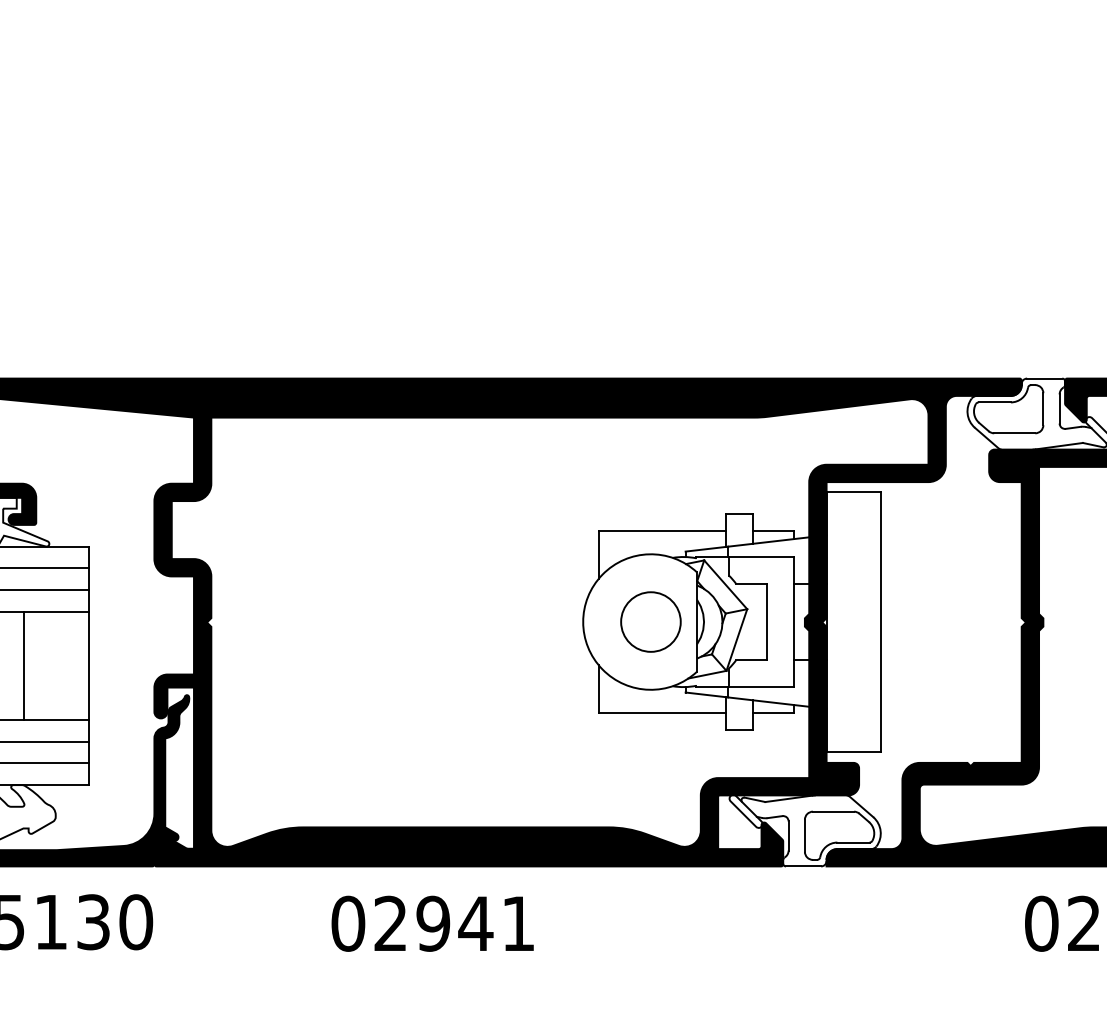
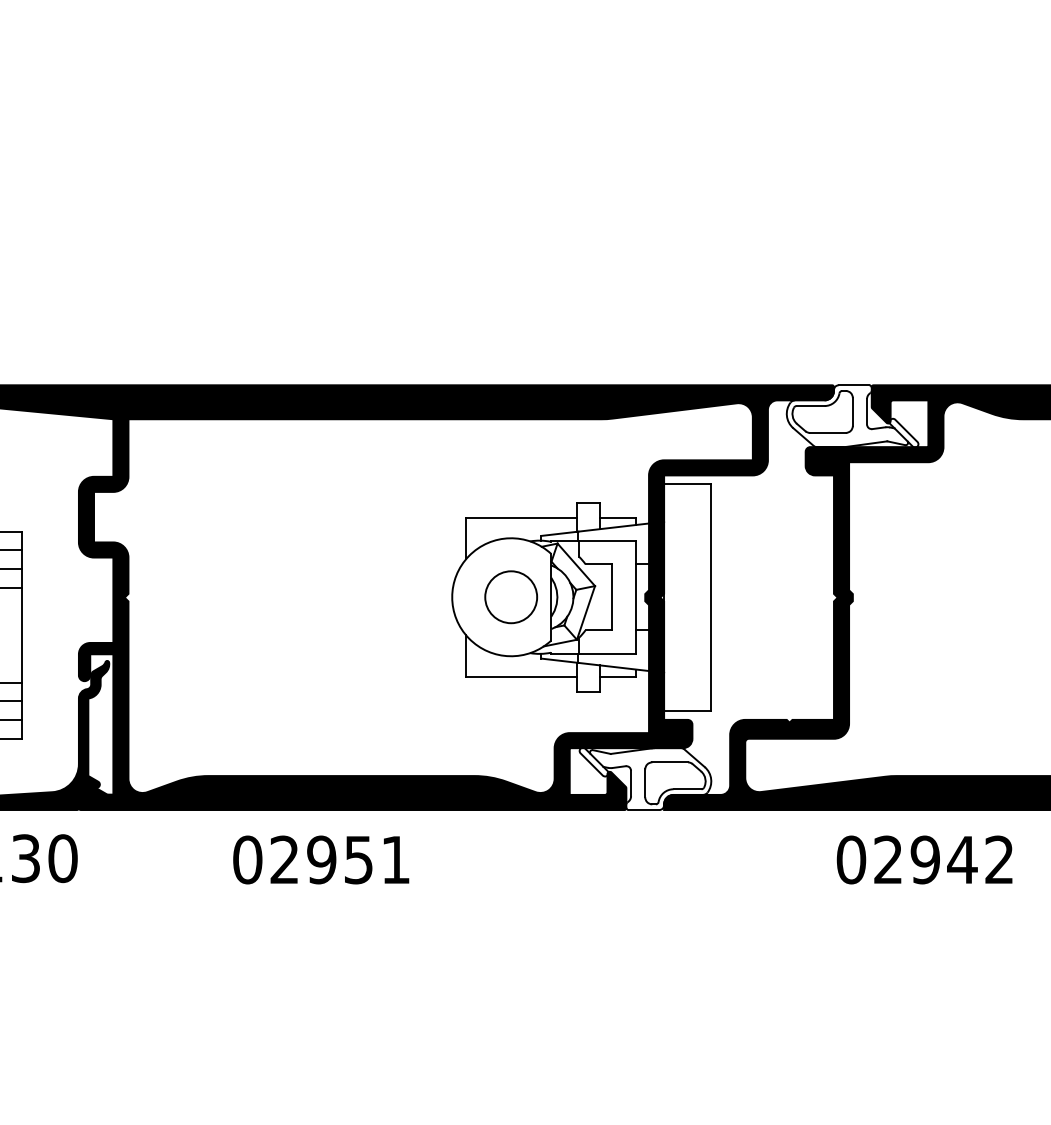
text: (475, 924) -> (358, 860), 02941 -> 02951

